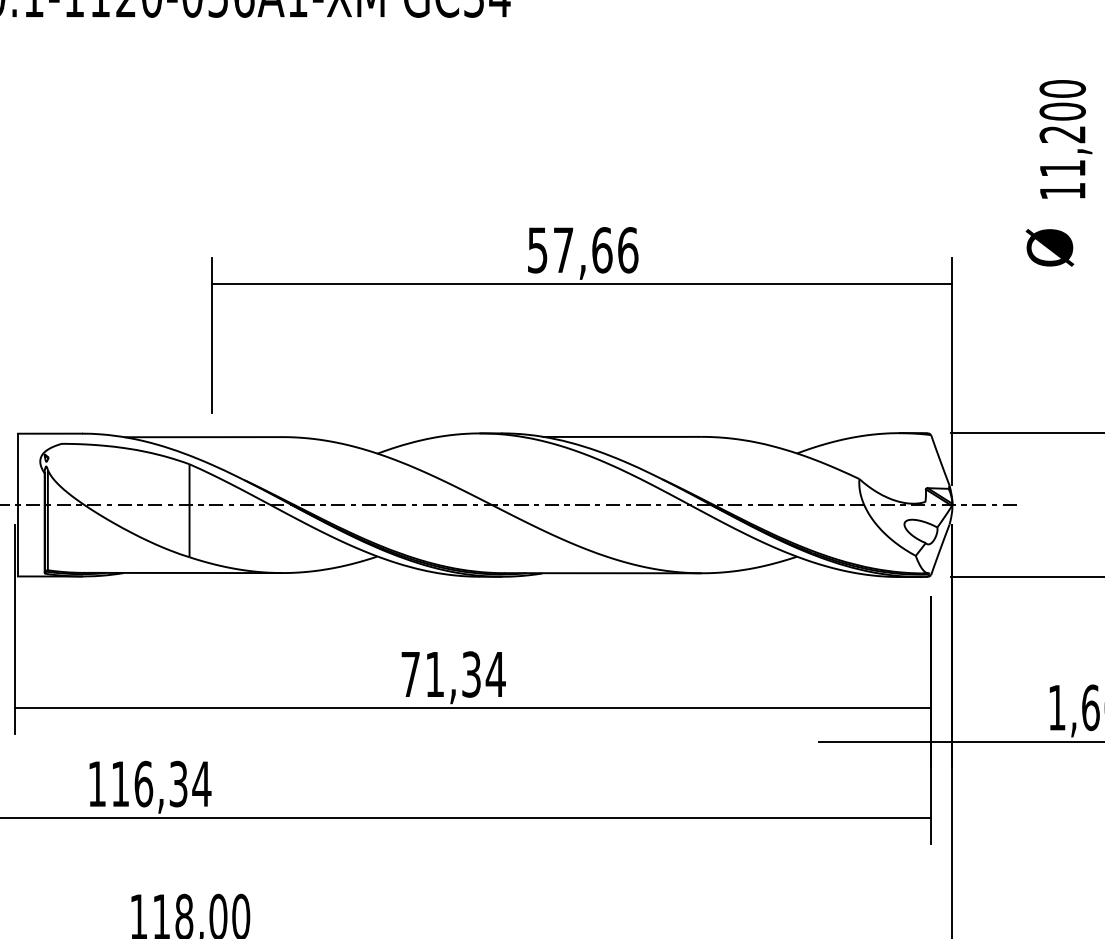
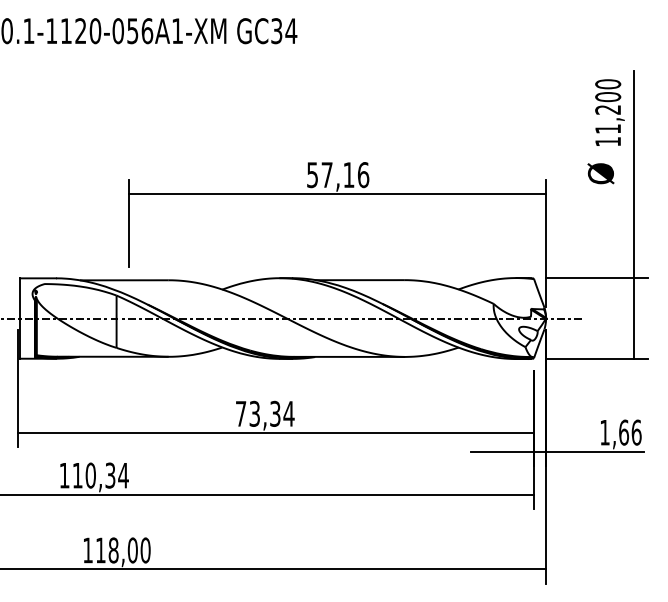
text: (601, 250) -> (348, 175), 57,66 -> 57,16
text: (434, 673) -> (254, 413), 71,34 -> 73,34
text: (143, 783) -> (90, 475), 116,34 -> 110,34

